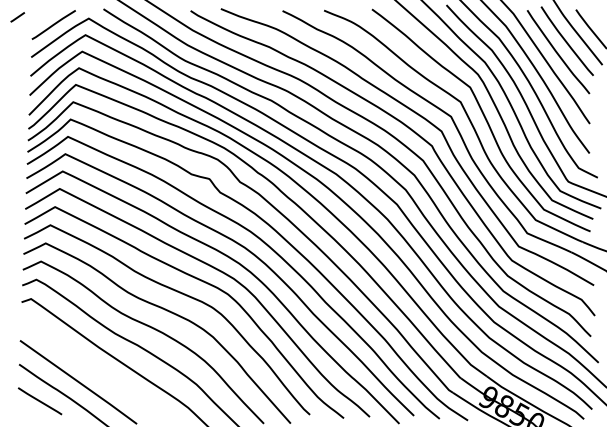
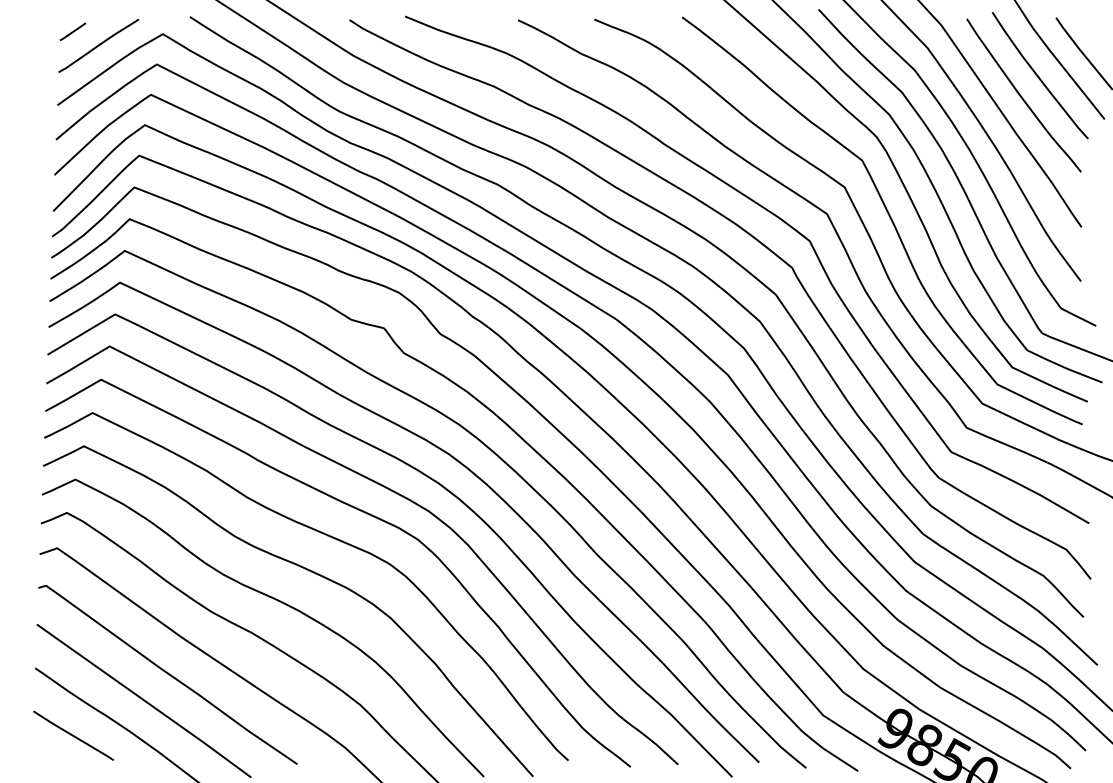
line: (17, 17) -> (72, 32), moved
curve: (91, 367) -> (167, 673), added

